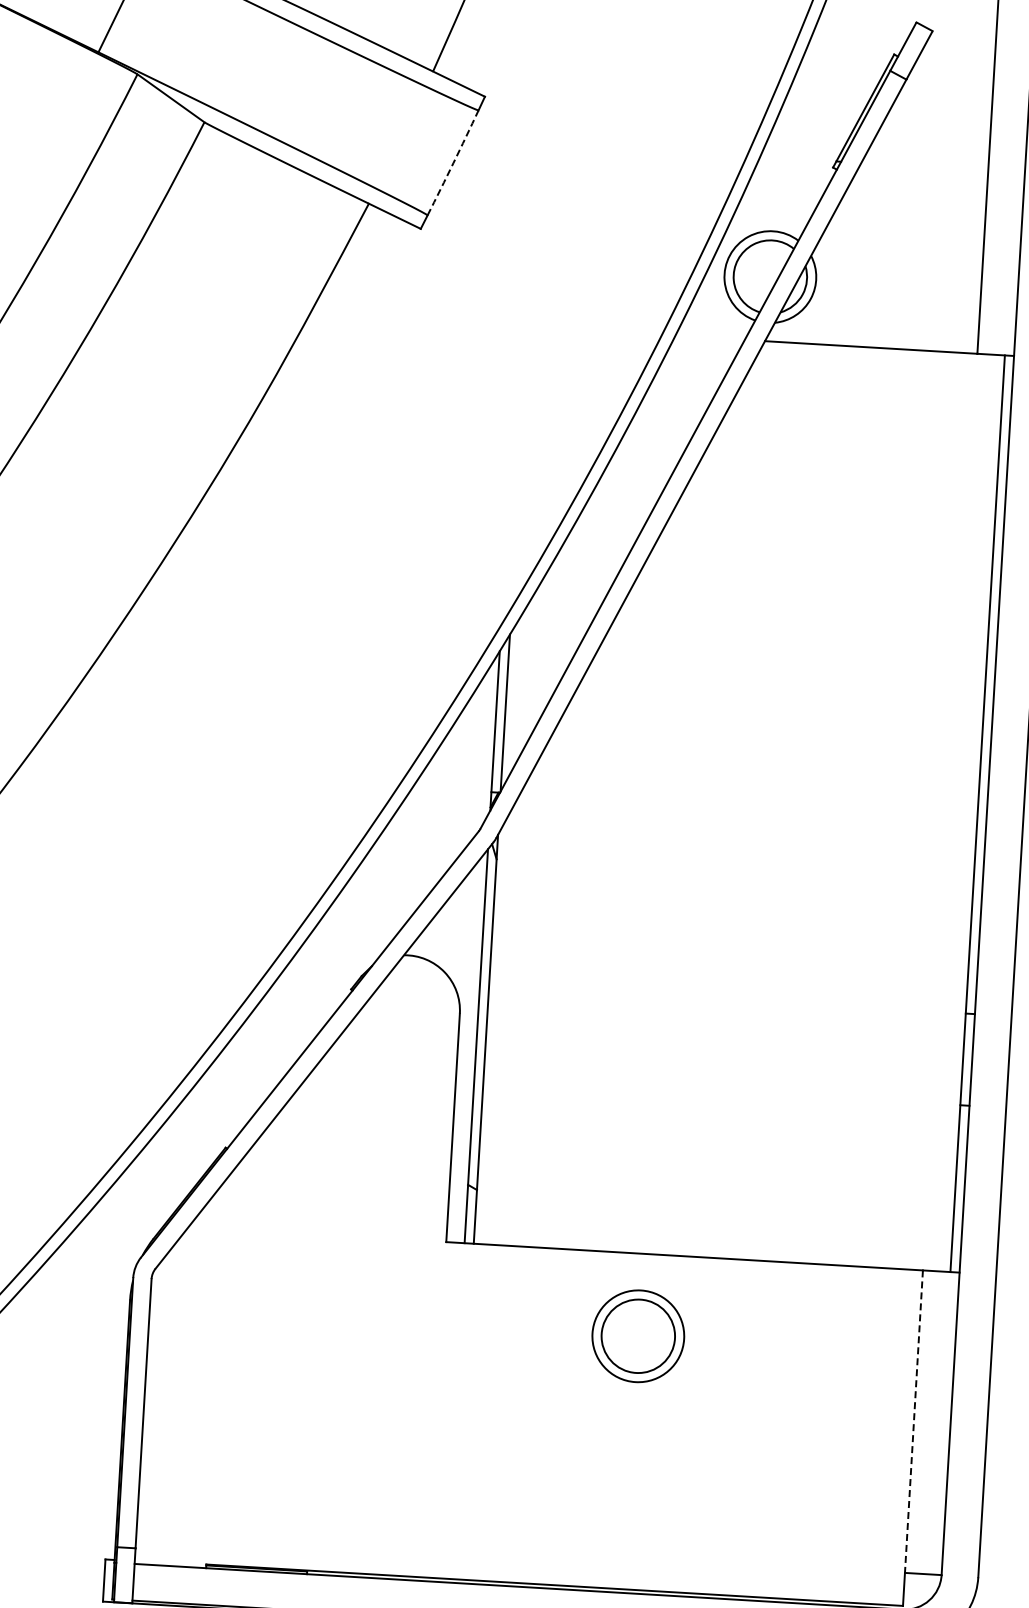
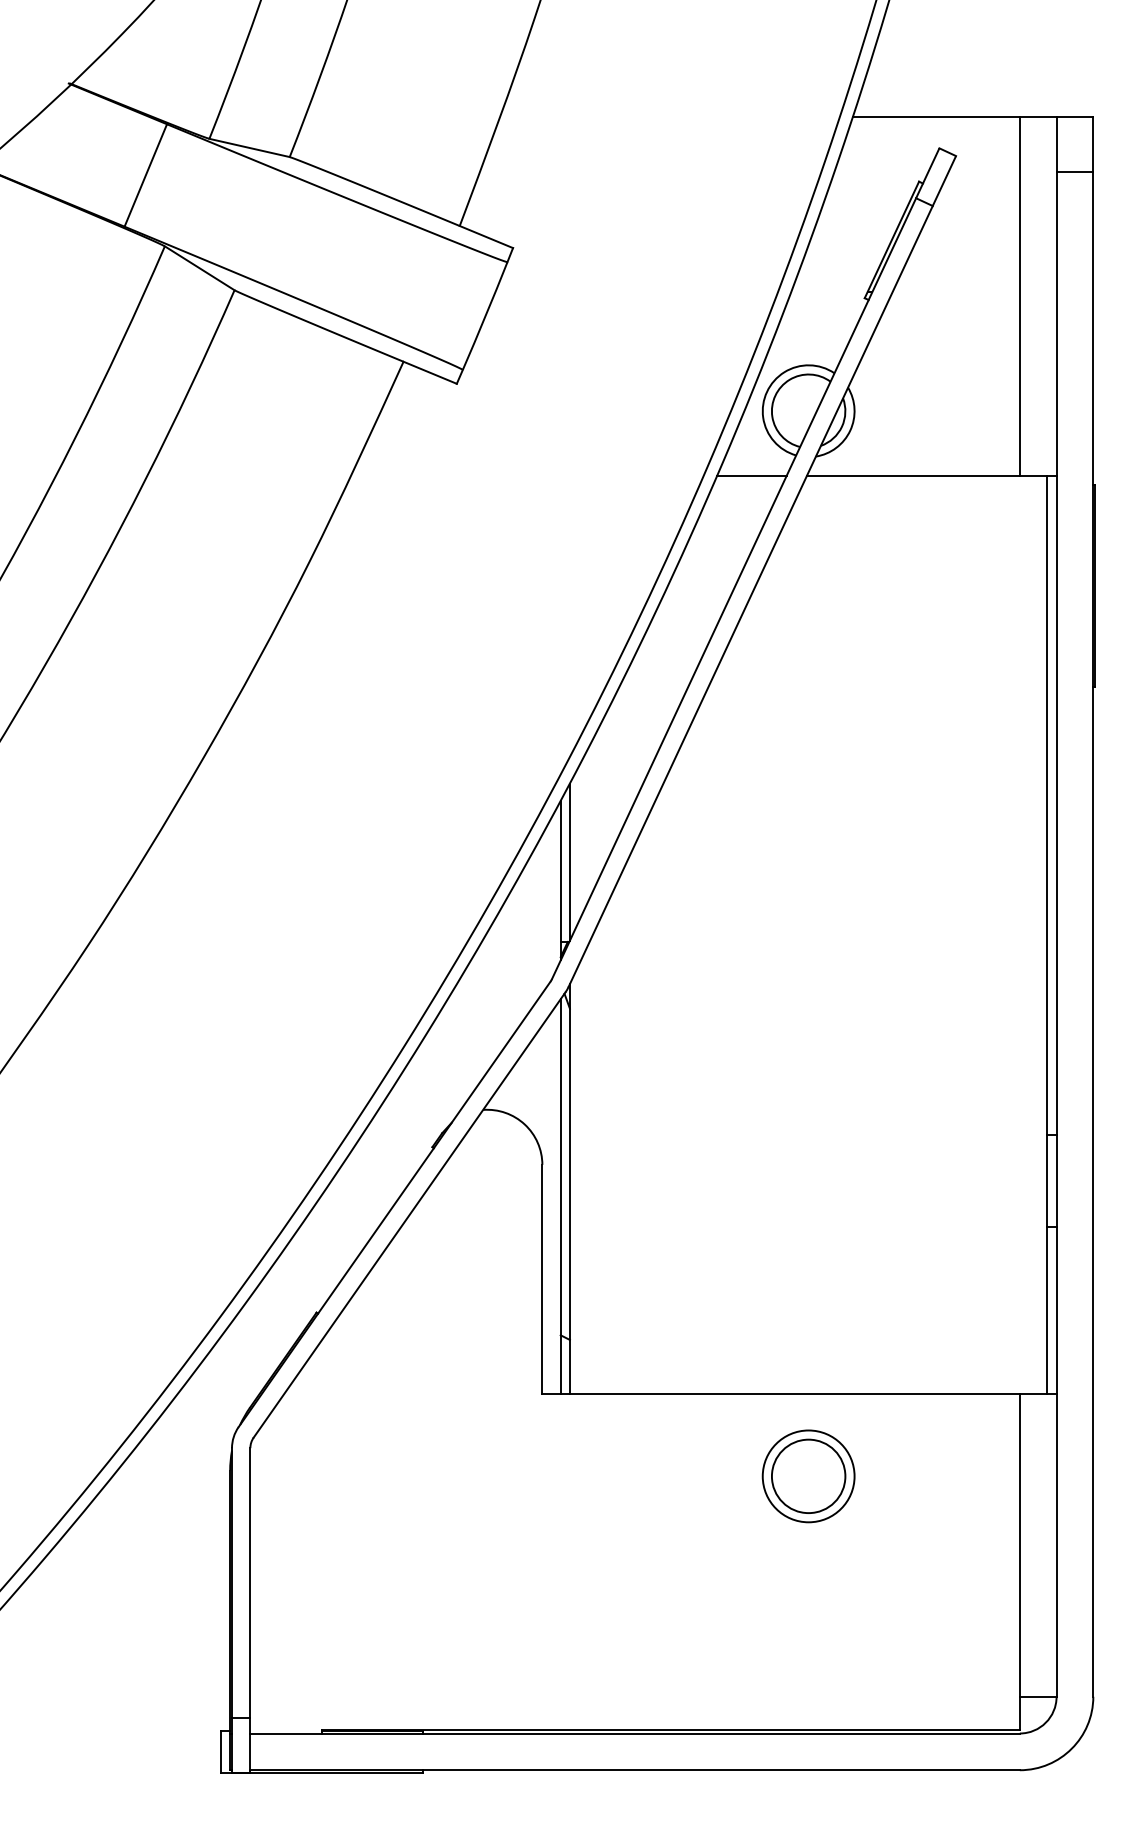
arc: (453, 163) -> (485, 316), dashed -> solid
line: (709, 337) -> (751, 475), added
part: (638, 1336) -> (808, 1476), moved
line: (913, 1421) -> (1019, 1545), dashed -> solid

